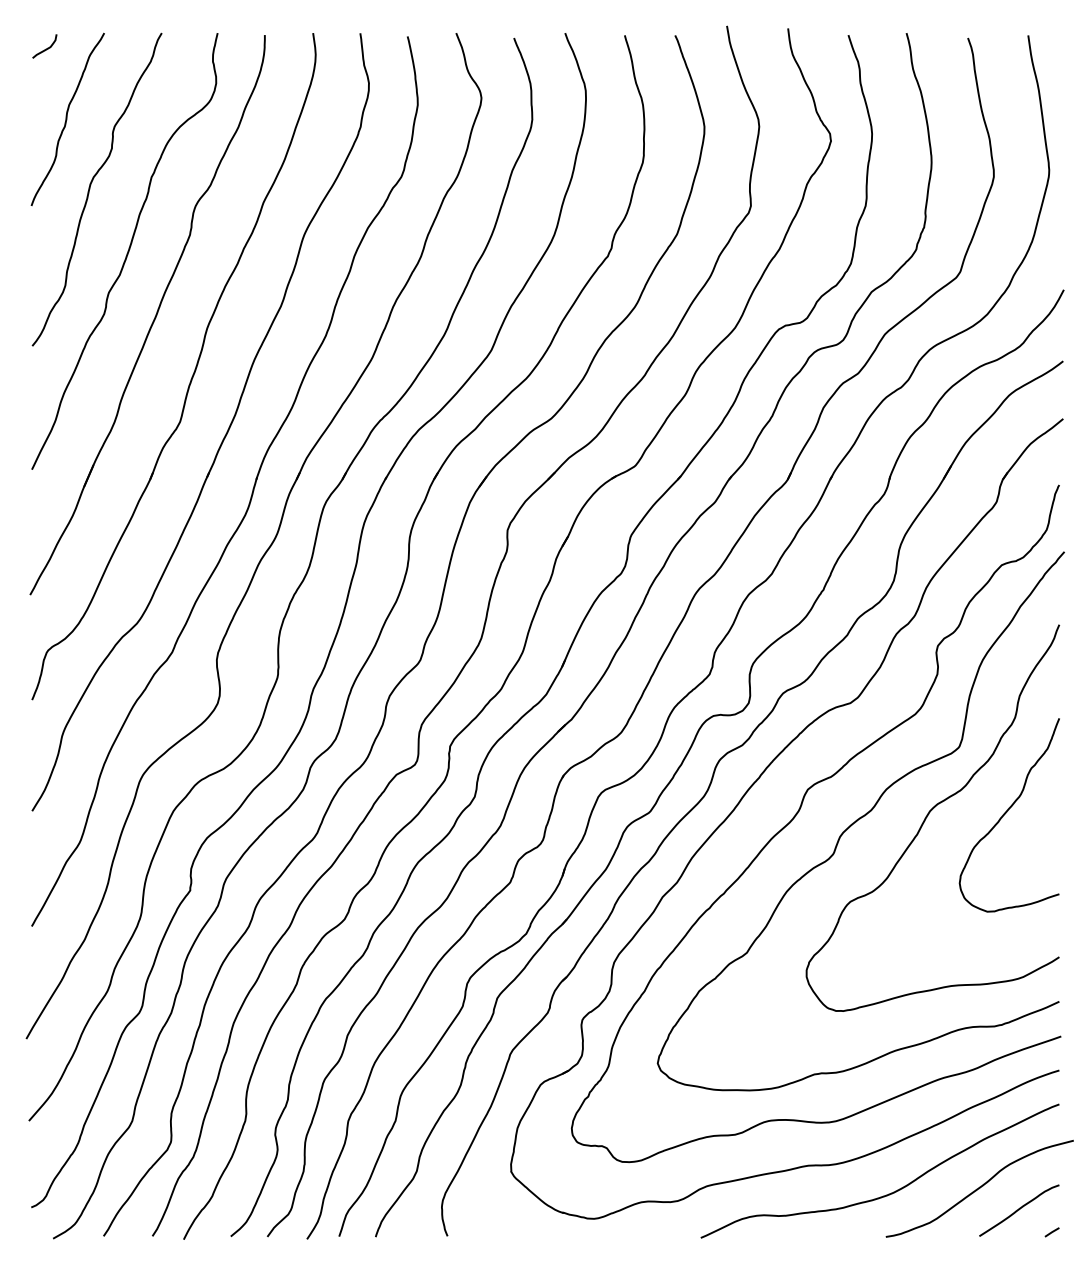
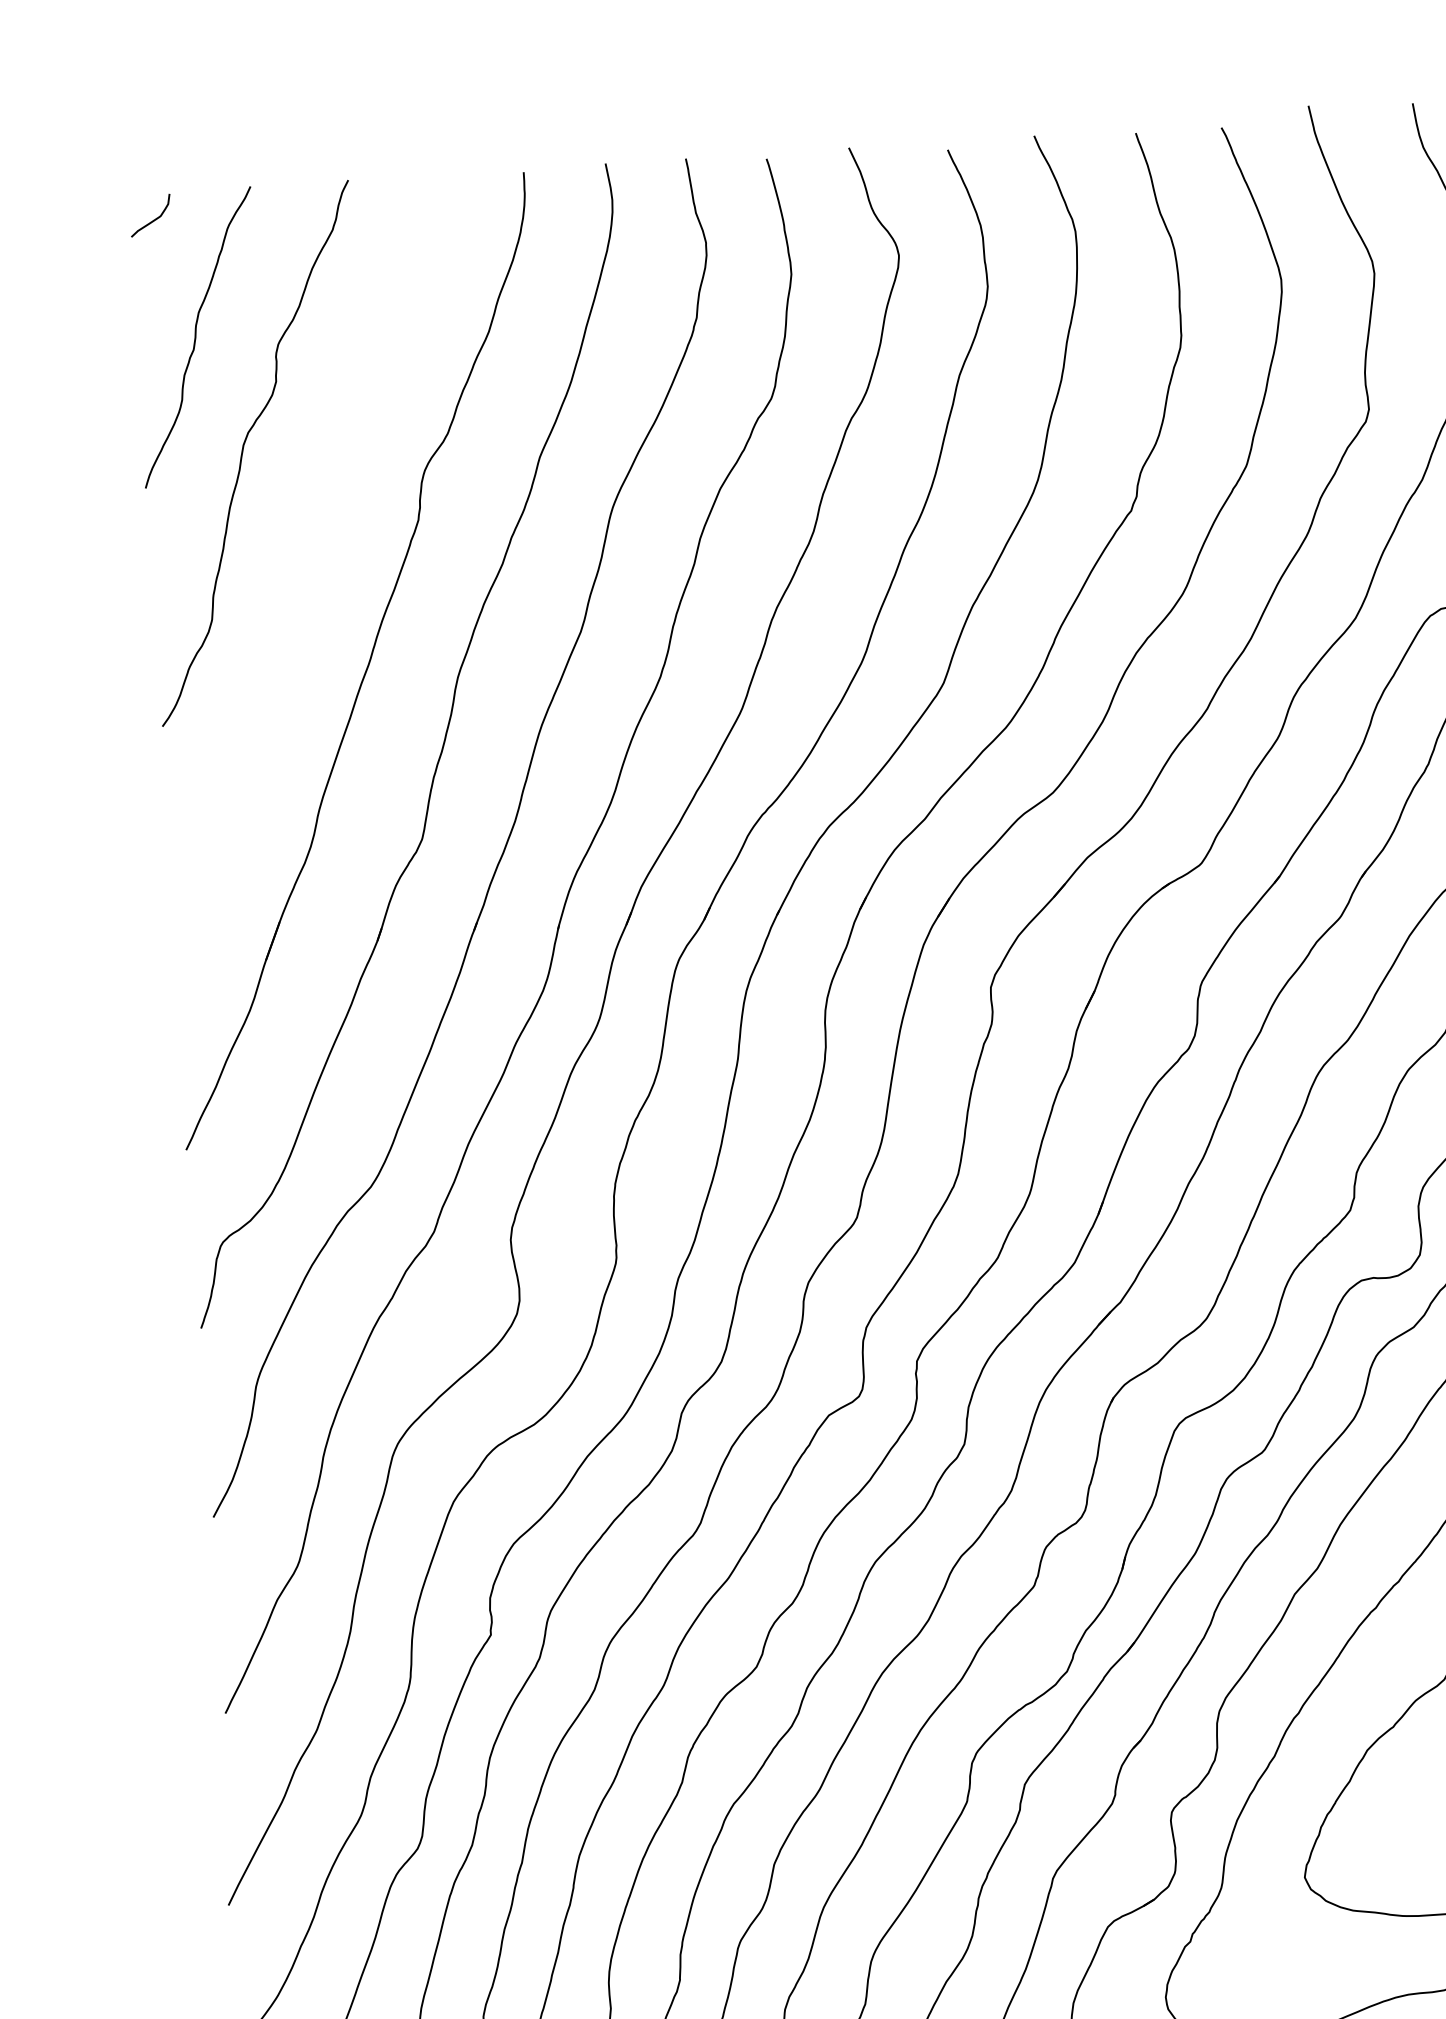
curve: (126, 253) -> (312, 558), removed

